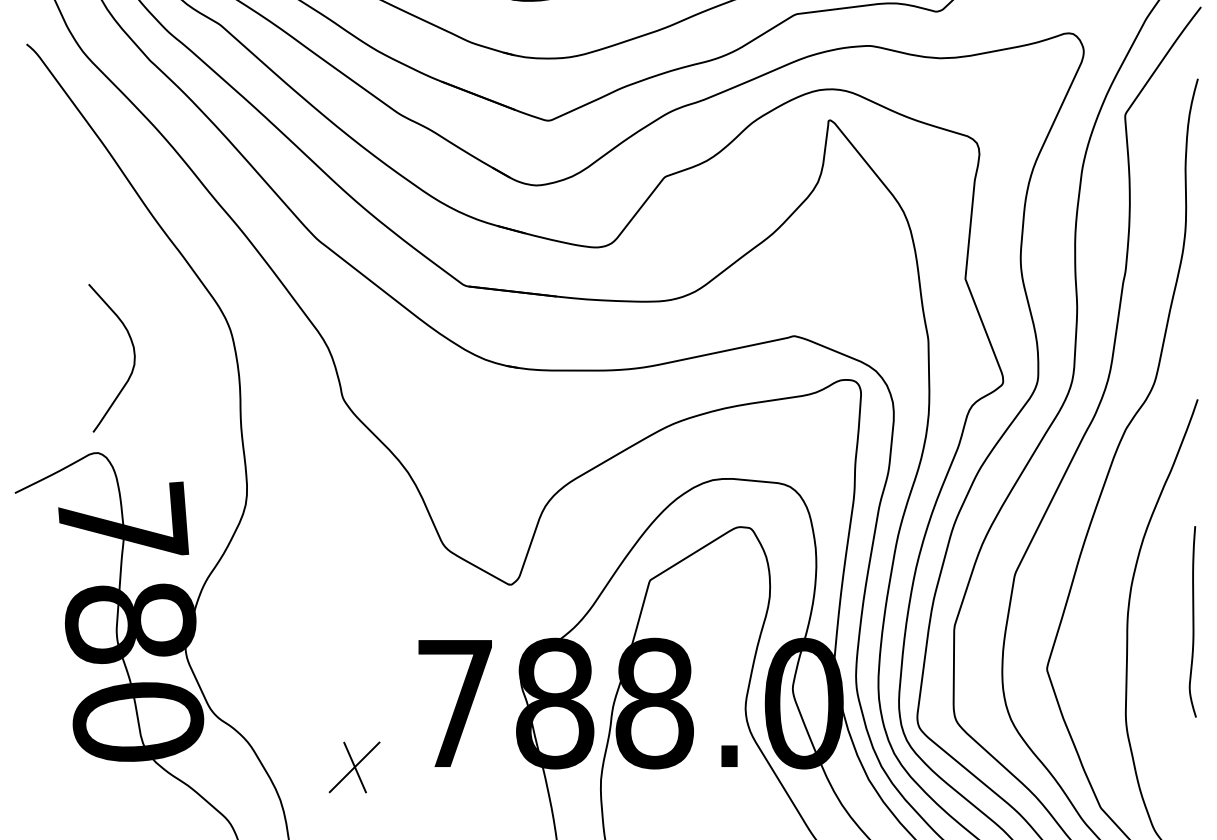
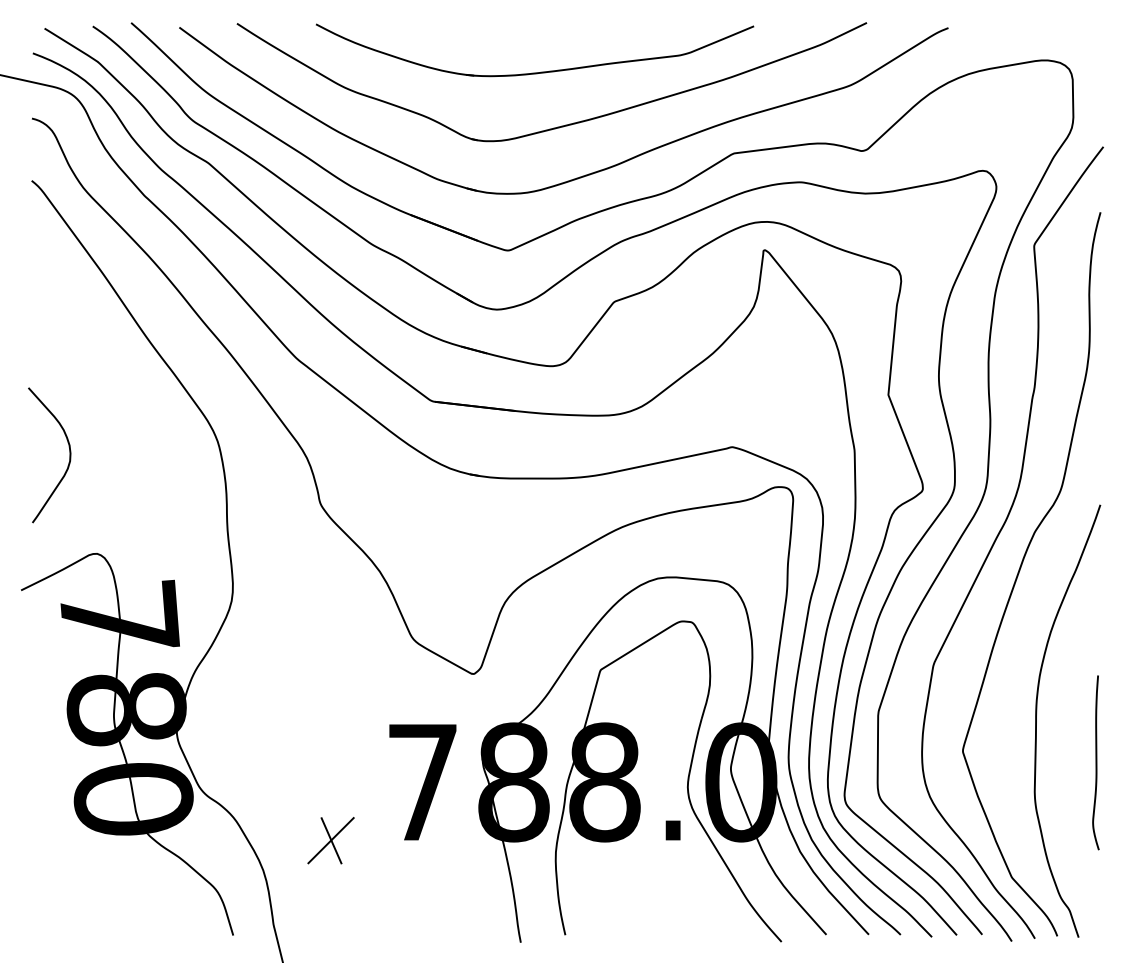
curve: (133, 358) -> (69, 455), moved
curve: (1192, 621) -> (1095, 762), moved

